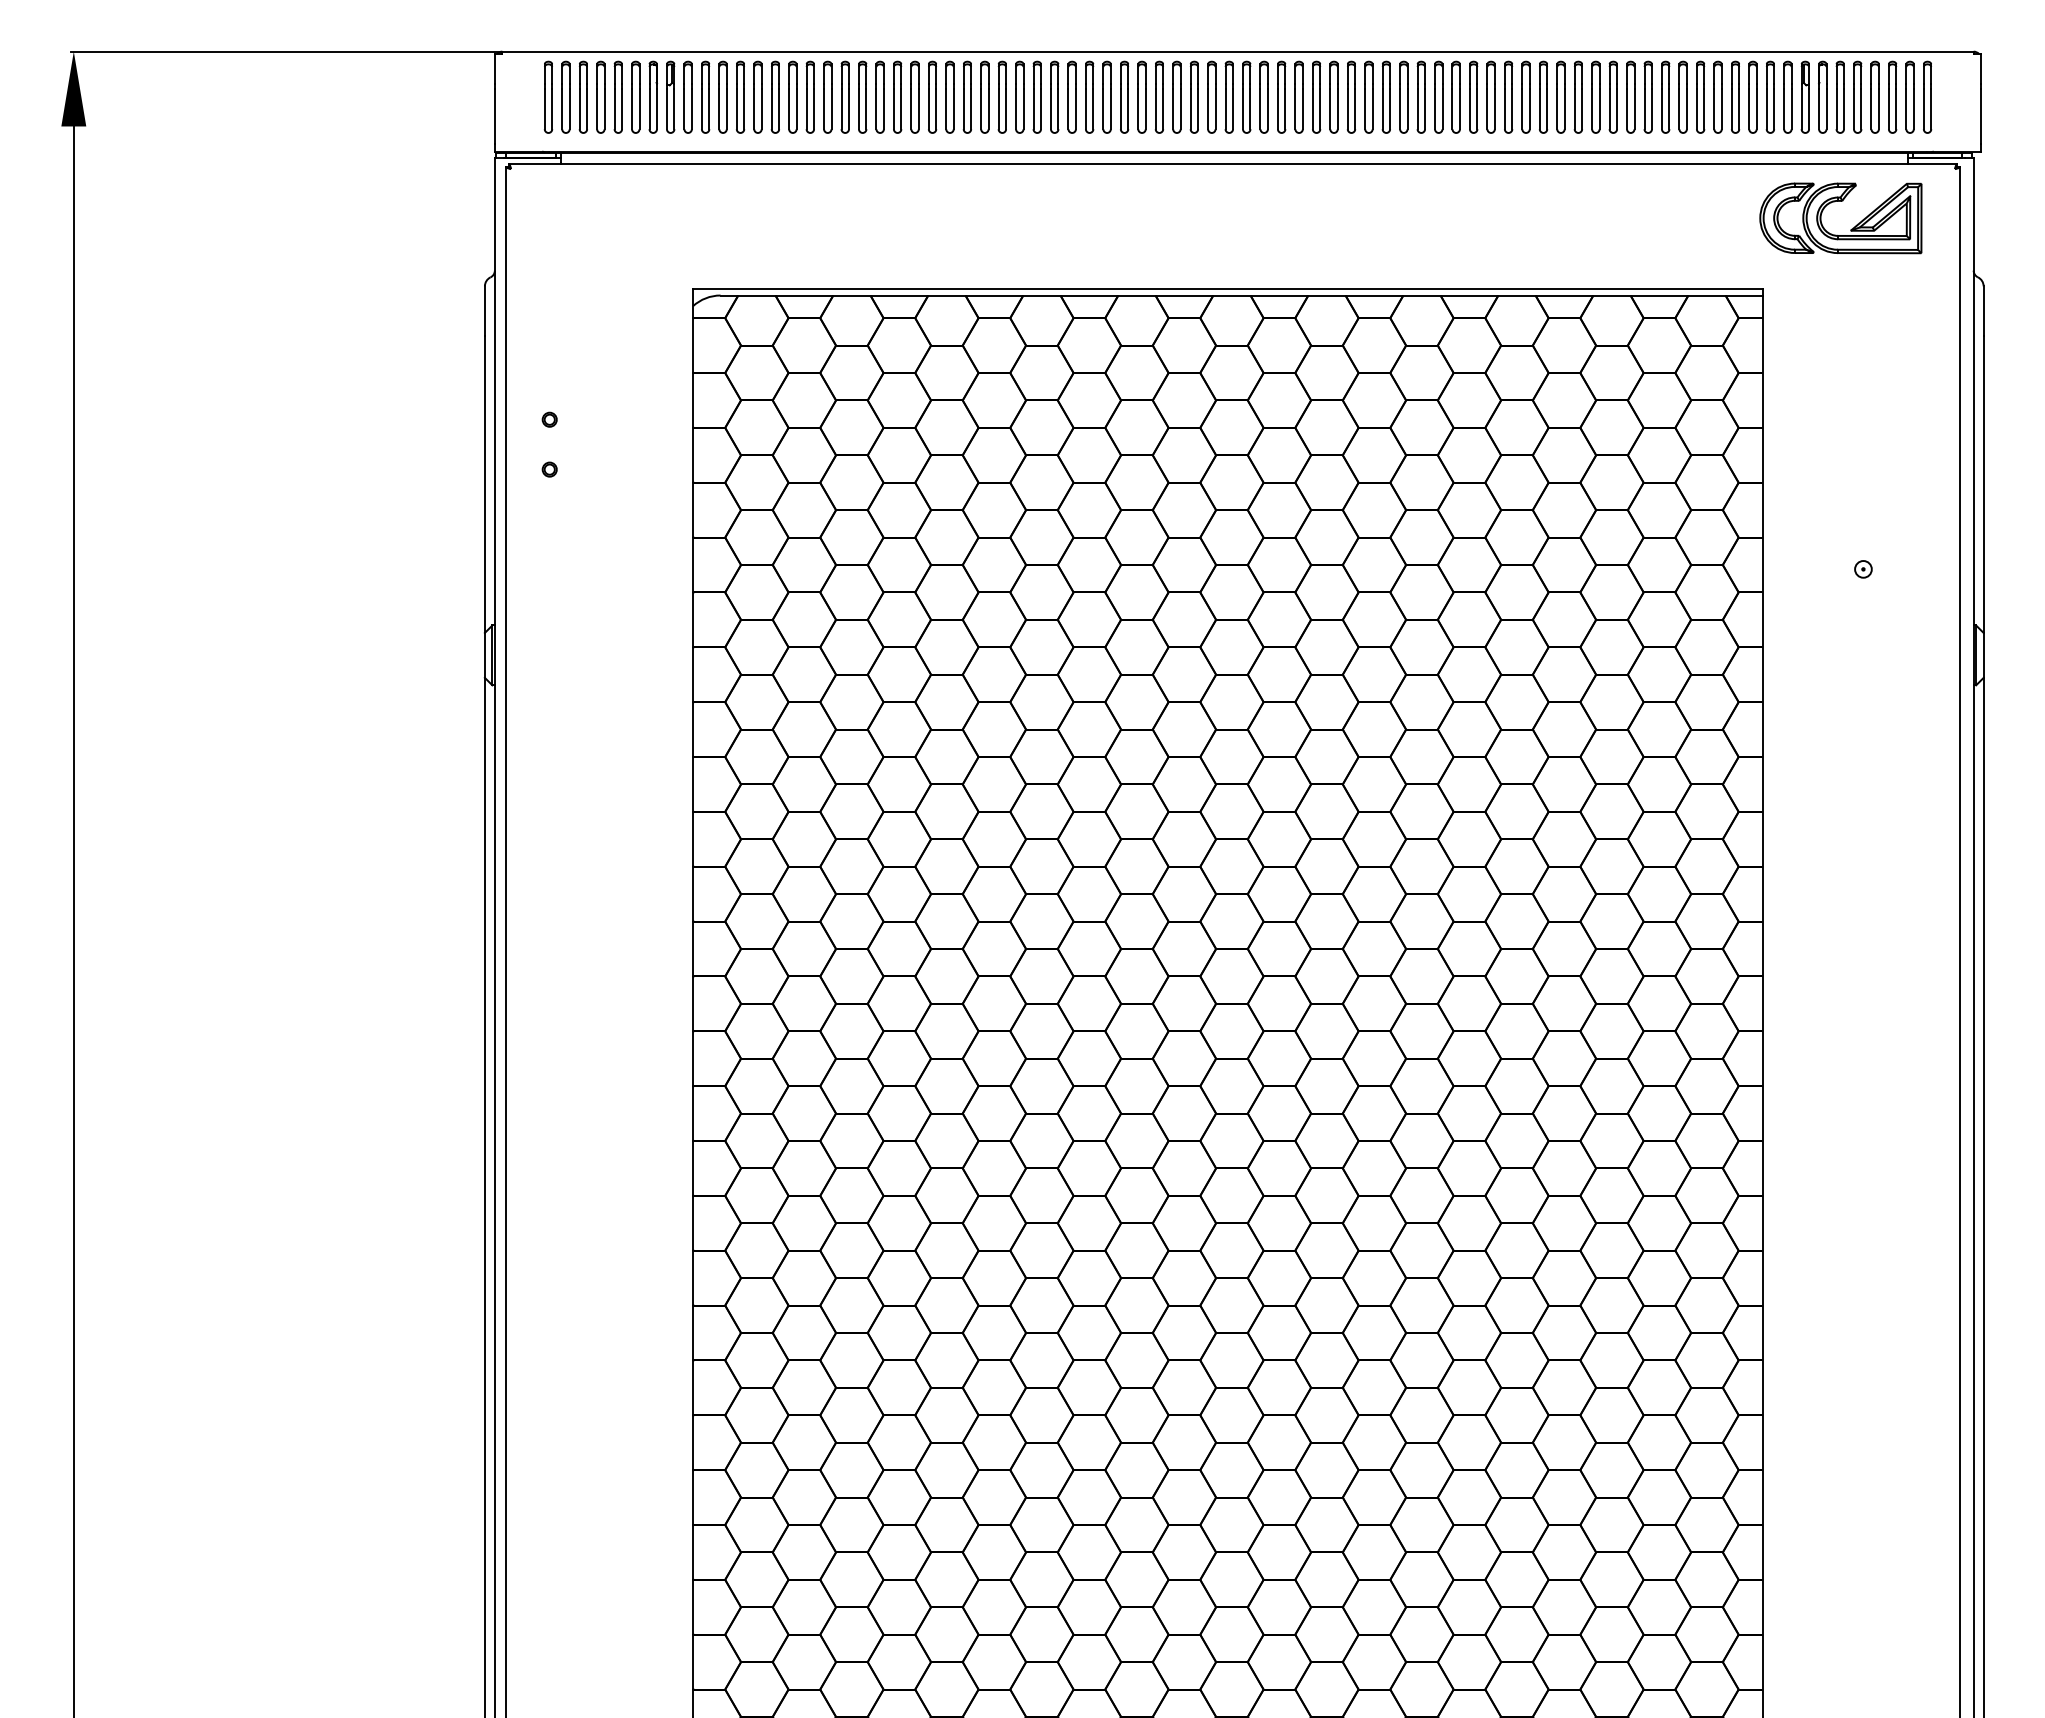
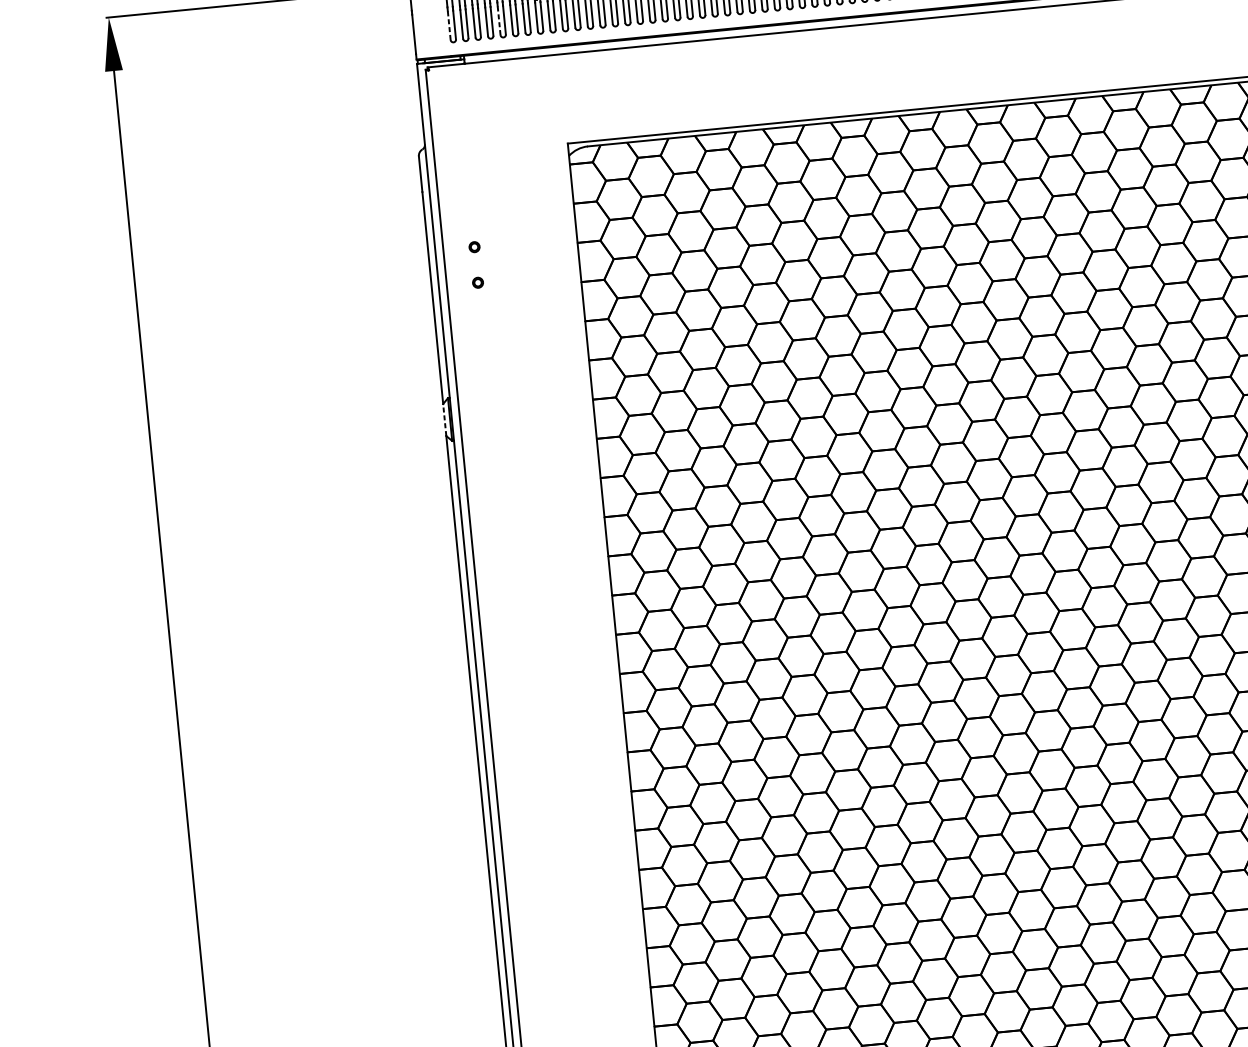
line: (544, 108) -> (449, 25), solid -> dashed
line: (614, 108) -> (499, 20), solid -> dashed
line: (484, 654) -> (444, 419), solid -> dashed

